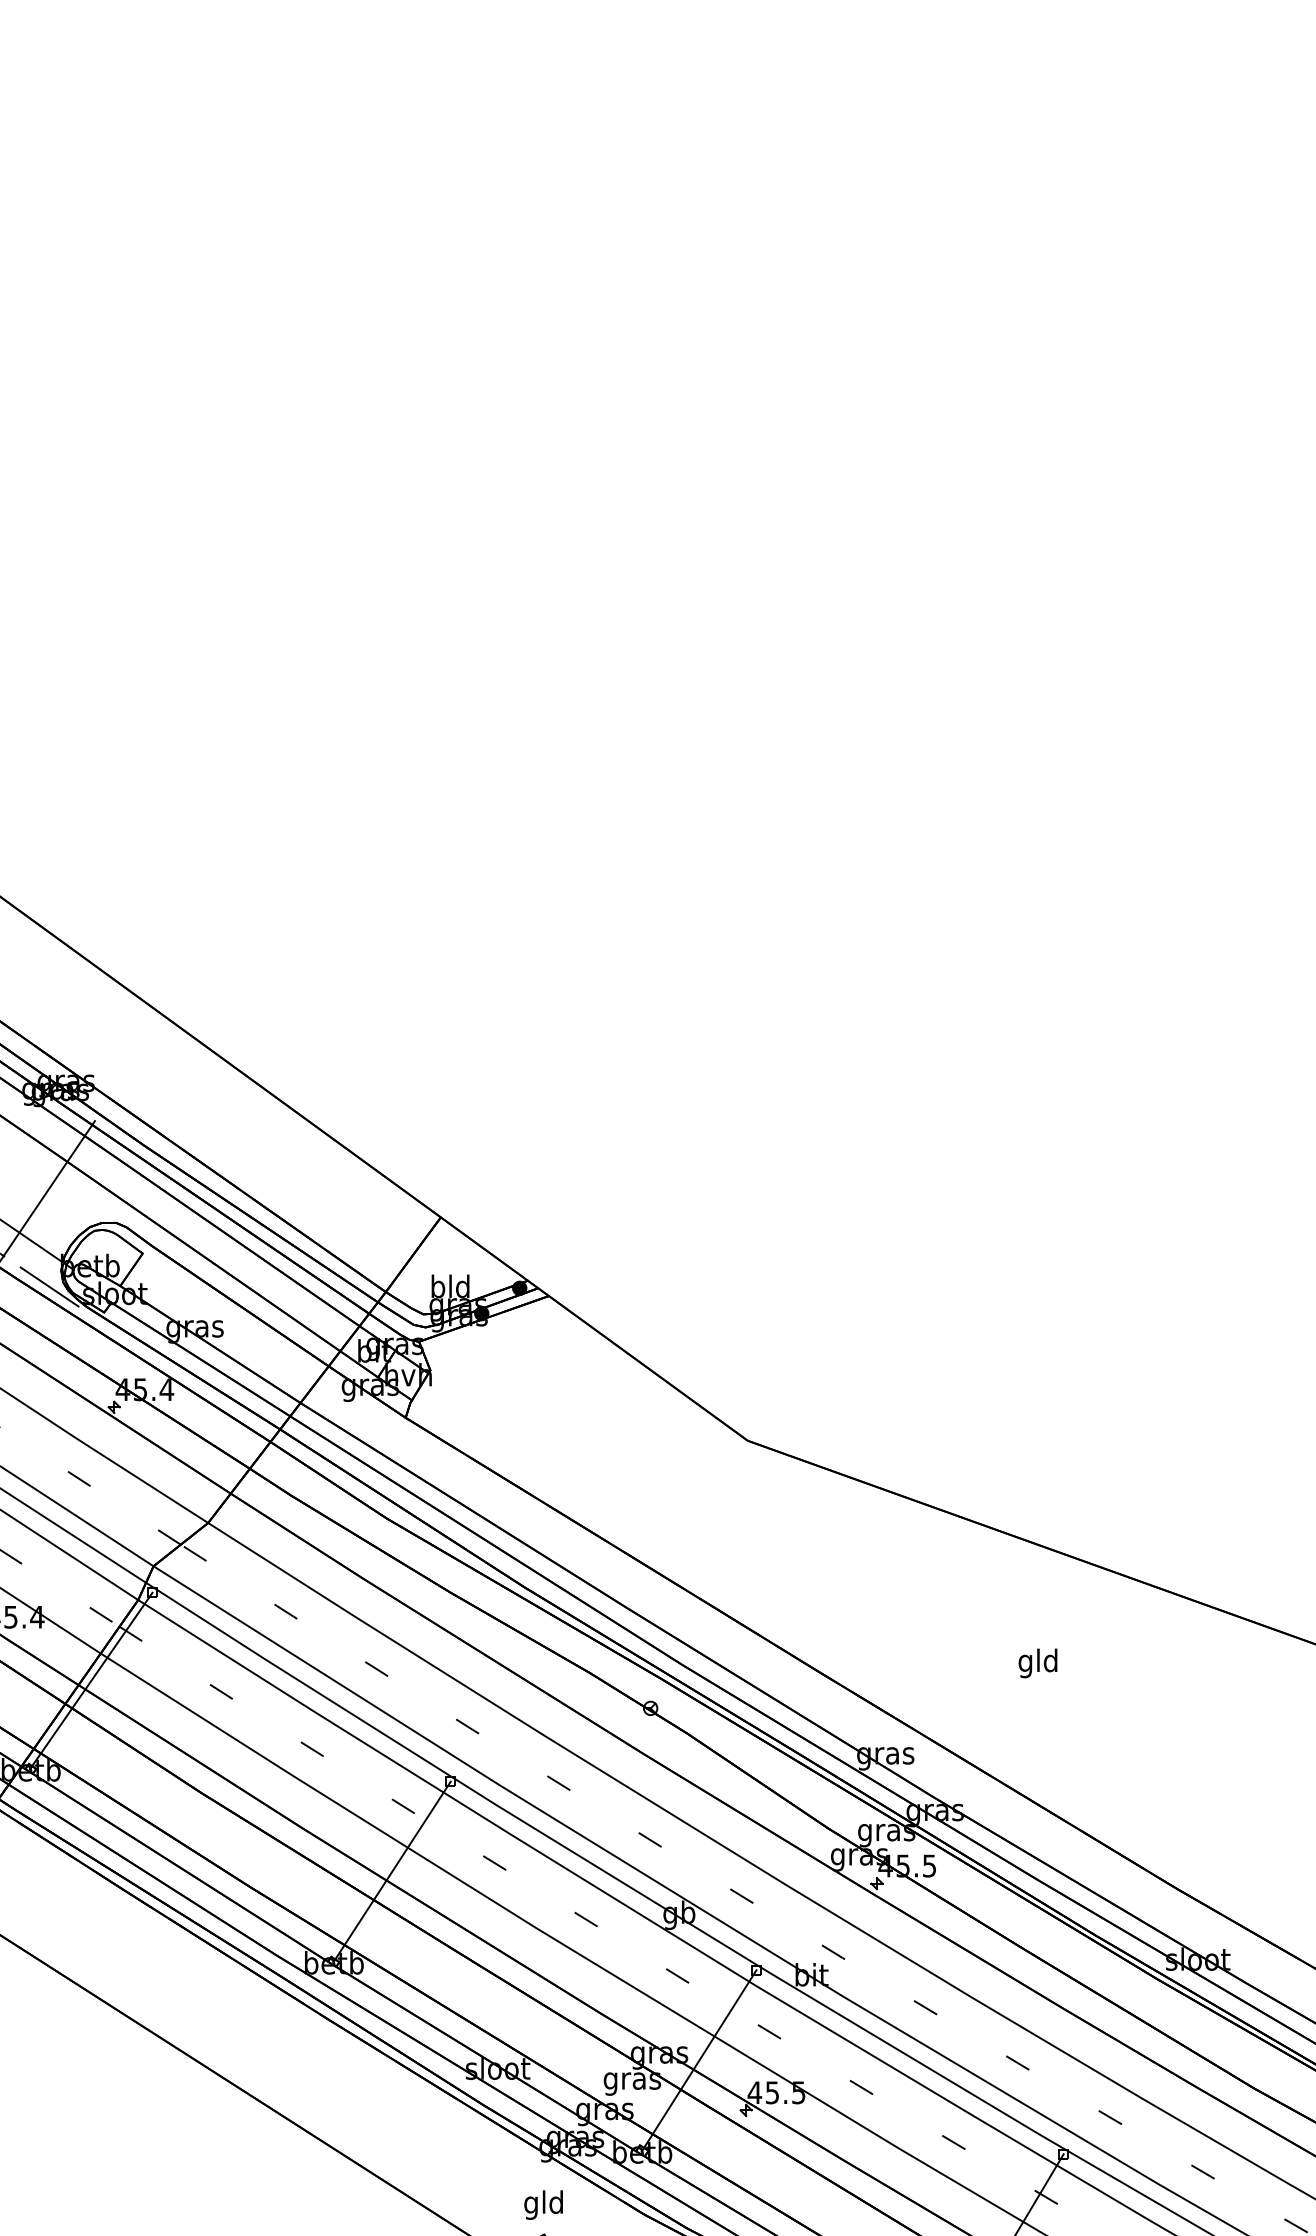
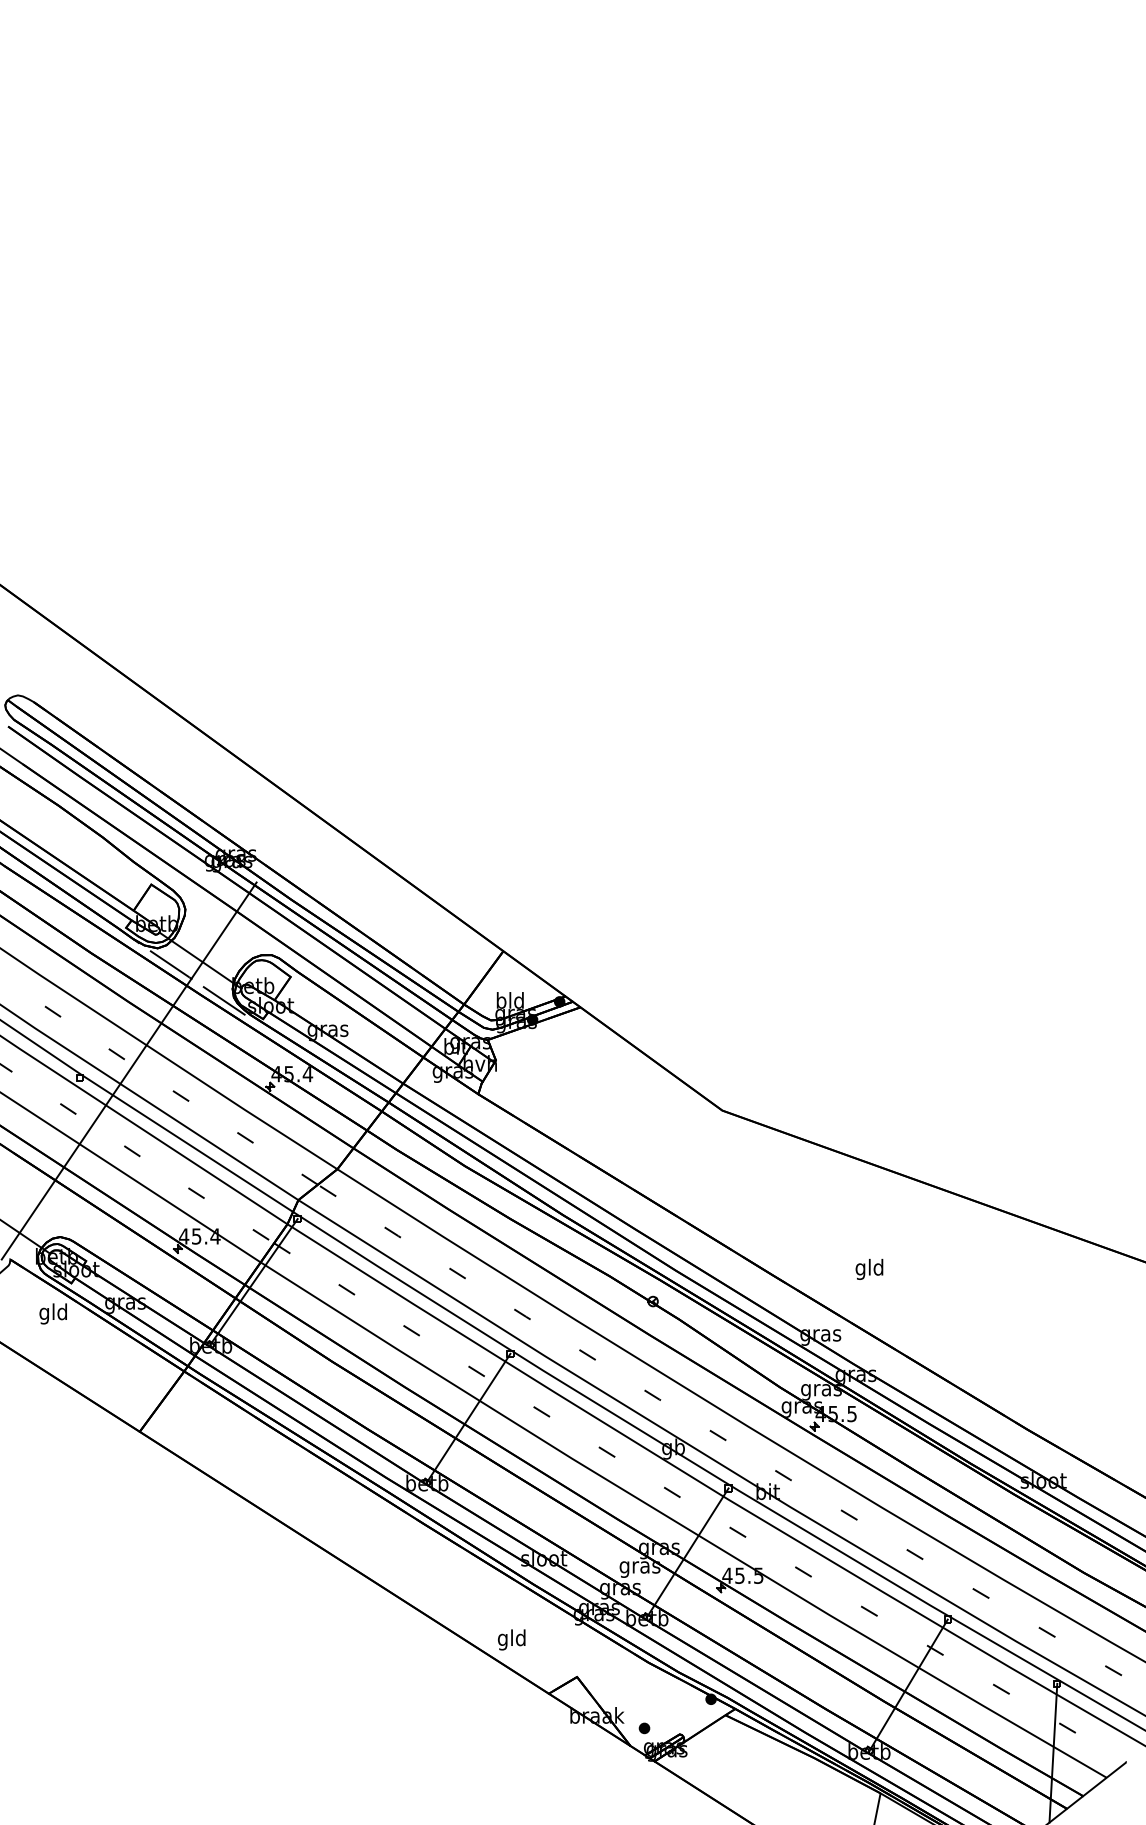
text: (1038, 1663) -> (869, 1269), moved
text: (543, 2204) -> (511, 1639), moved

